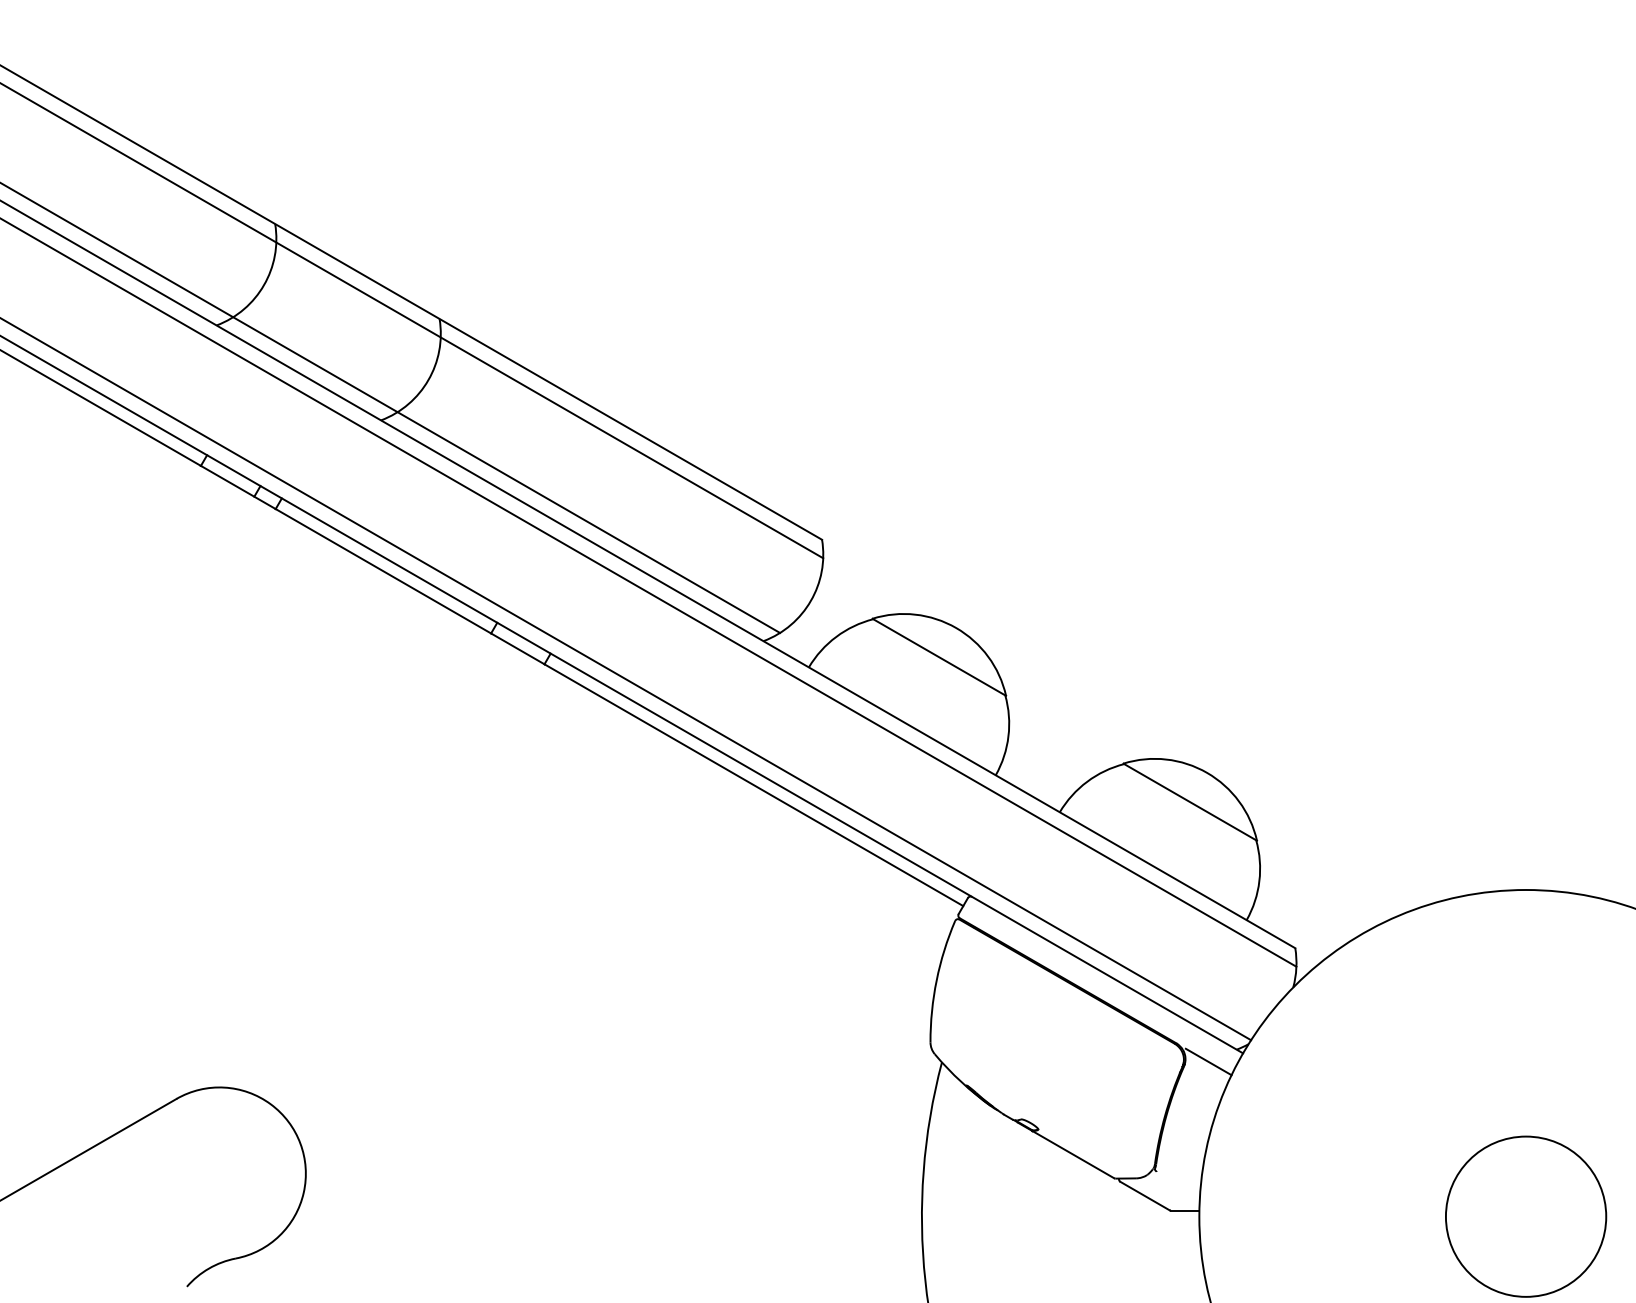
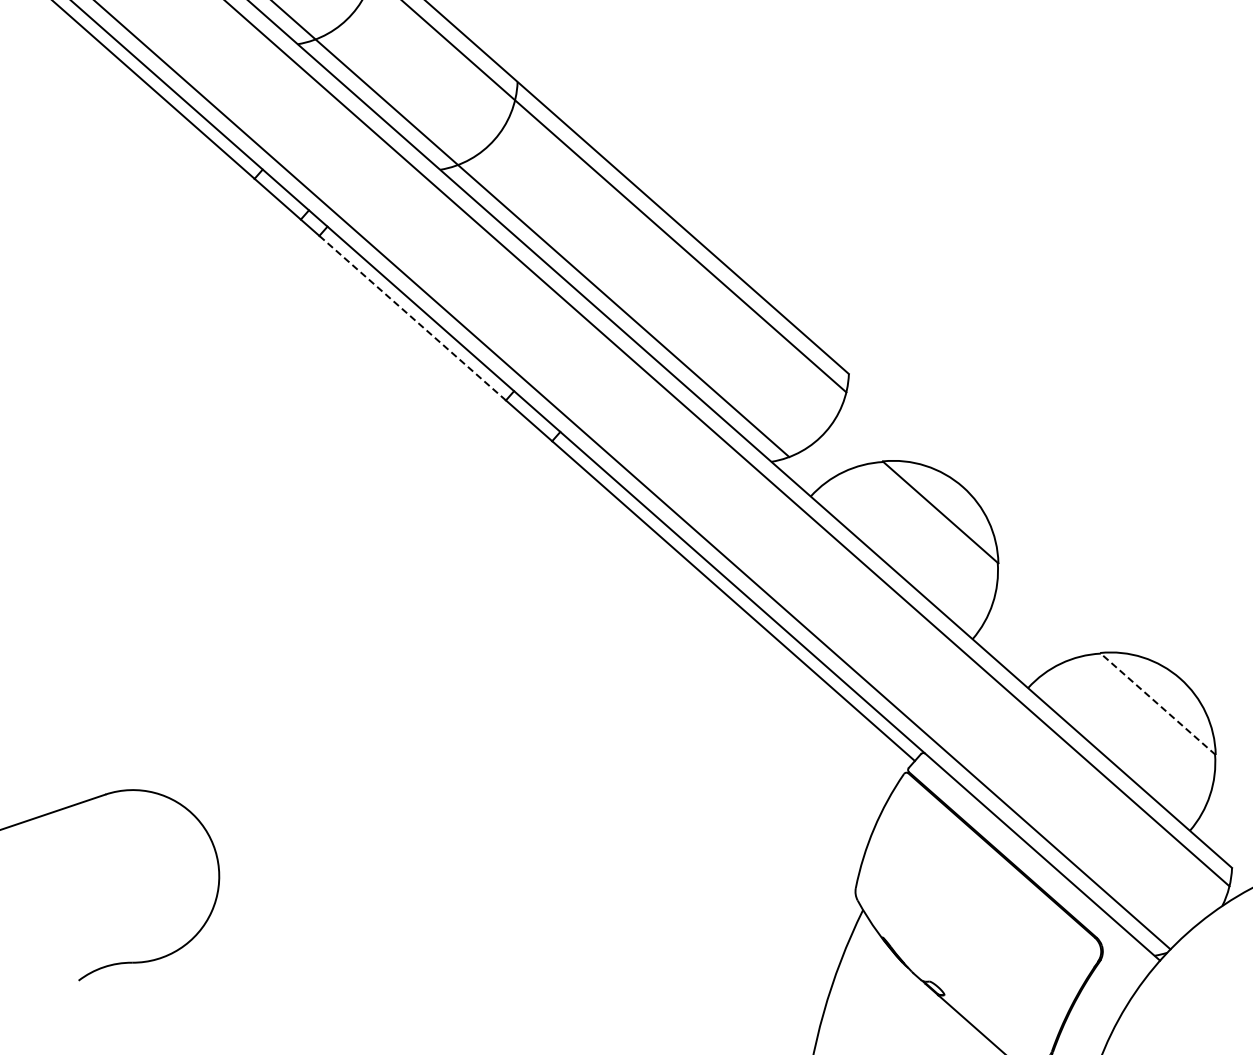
line: (383, 571) -> (412, 318), solid -> dashed
line: (1189, 801) -> (1157, 703), solid -> dashed
line: (1208, 1061) -> (1124, 961), removed

